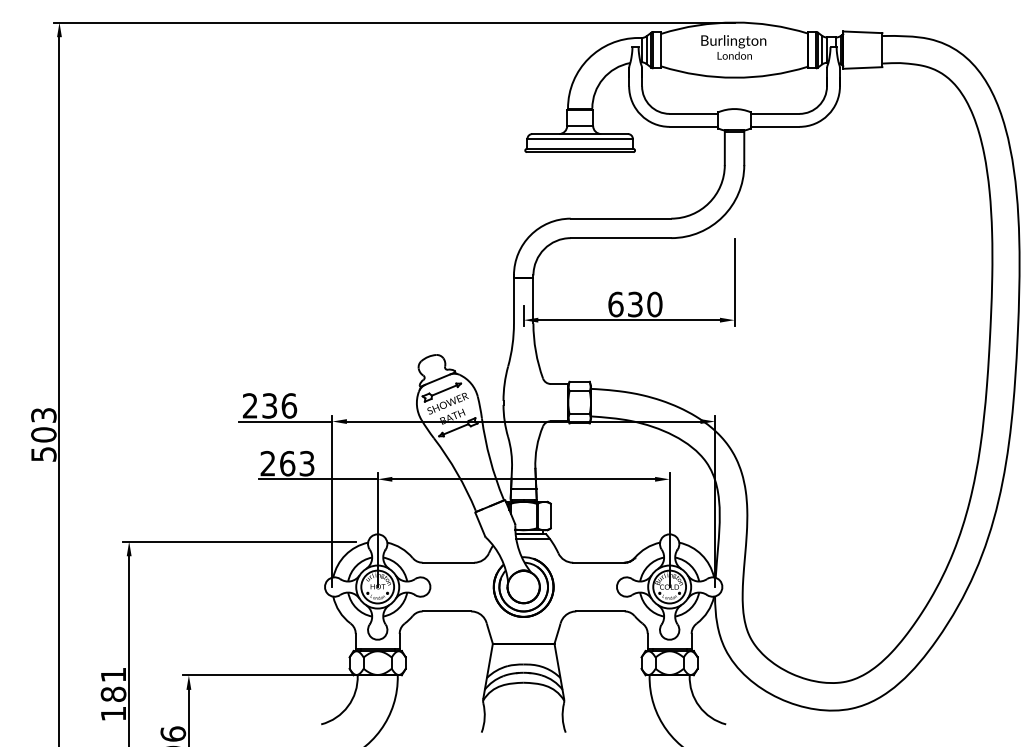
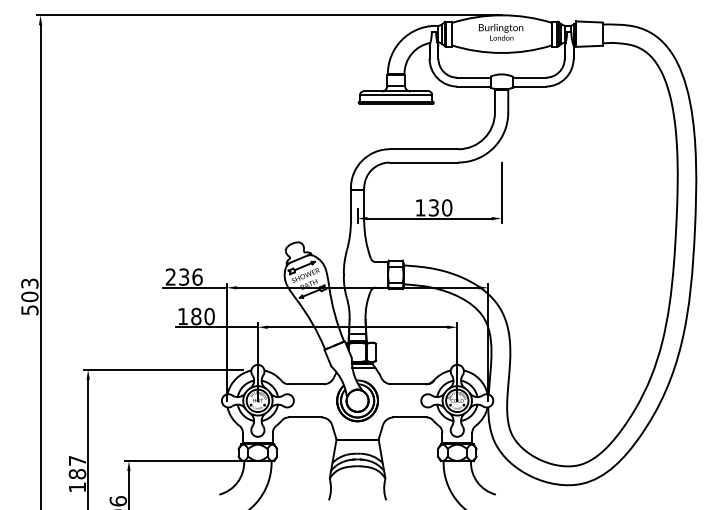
text: (615, 303) -> (420, 207), 630 -> 130
text: (287, 463) -> (196, 316), 263 -> 180
text: (113, 674) -> (77, 460), 181 -> 187

